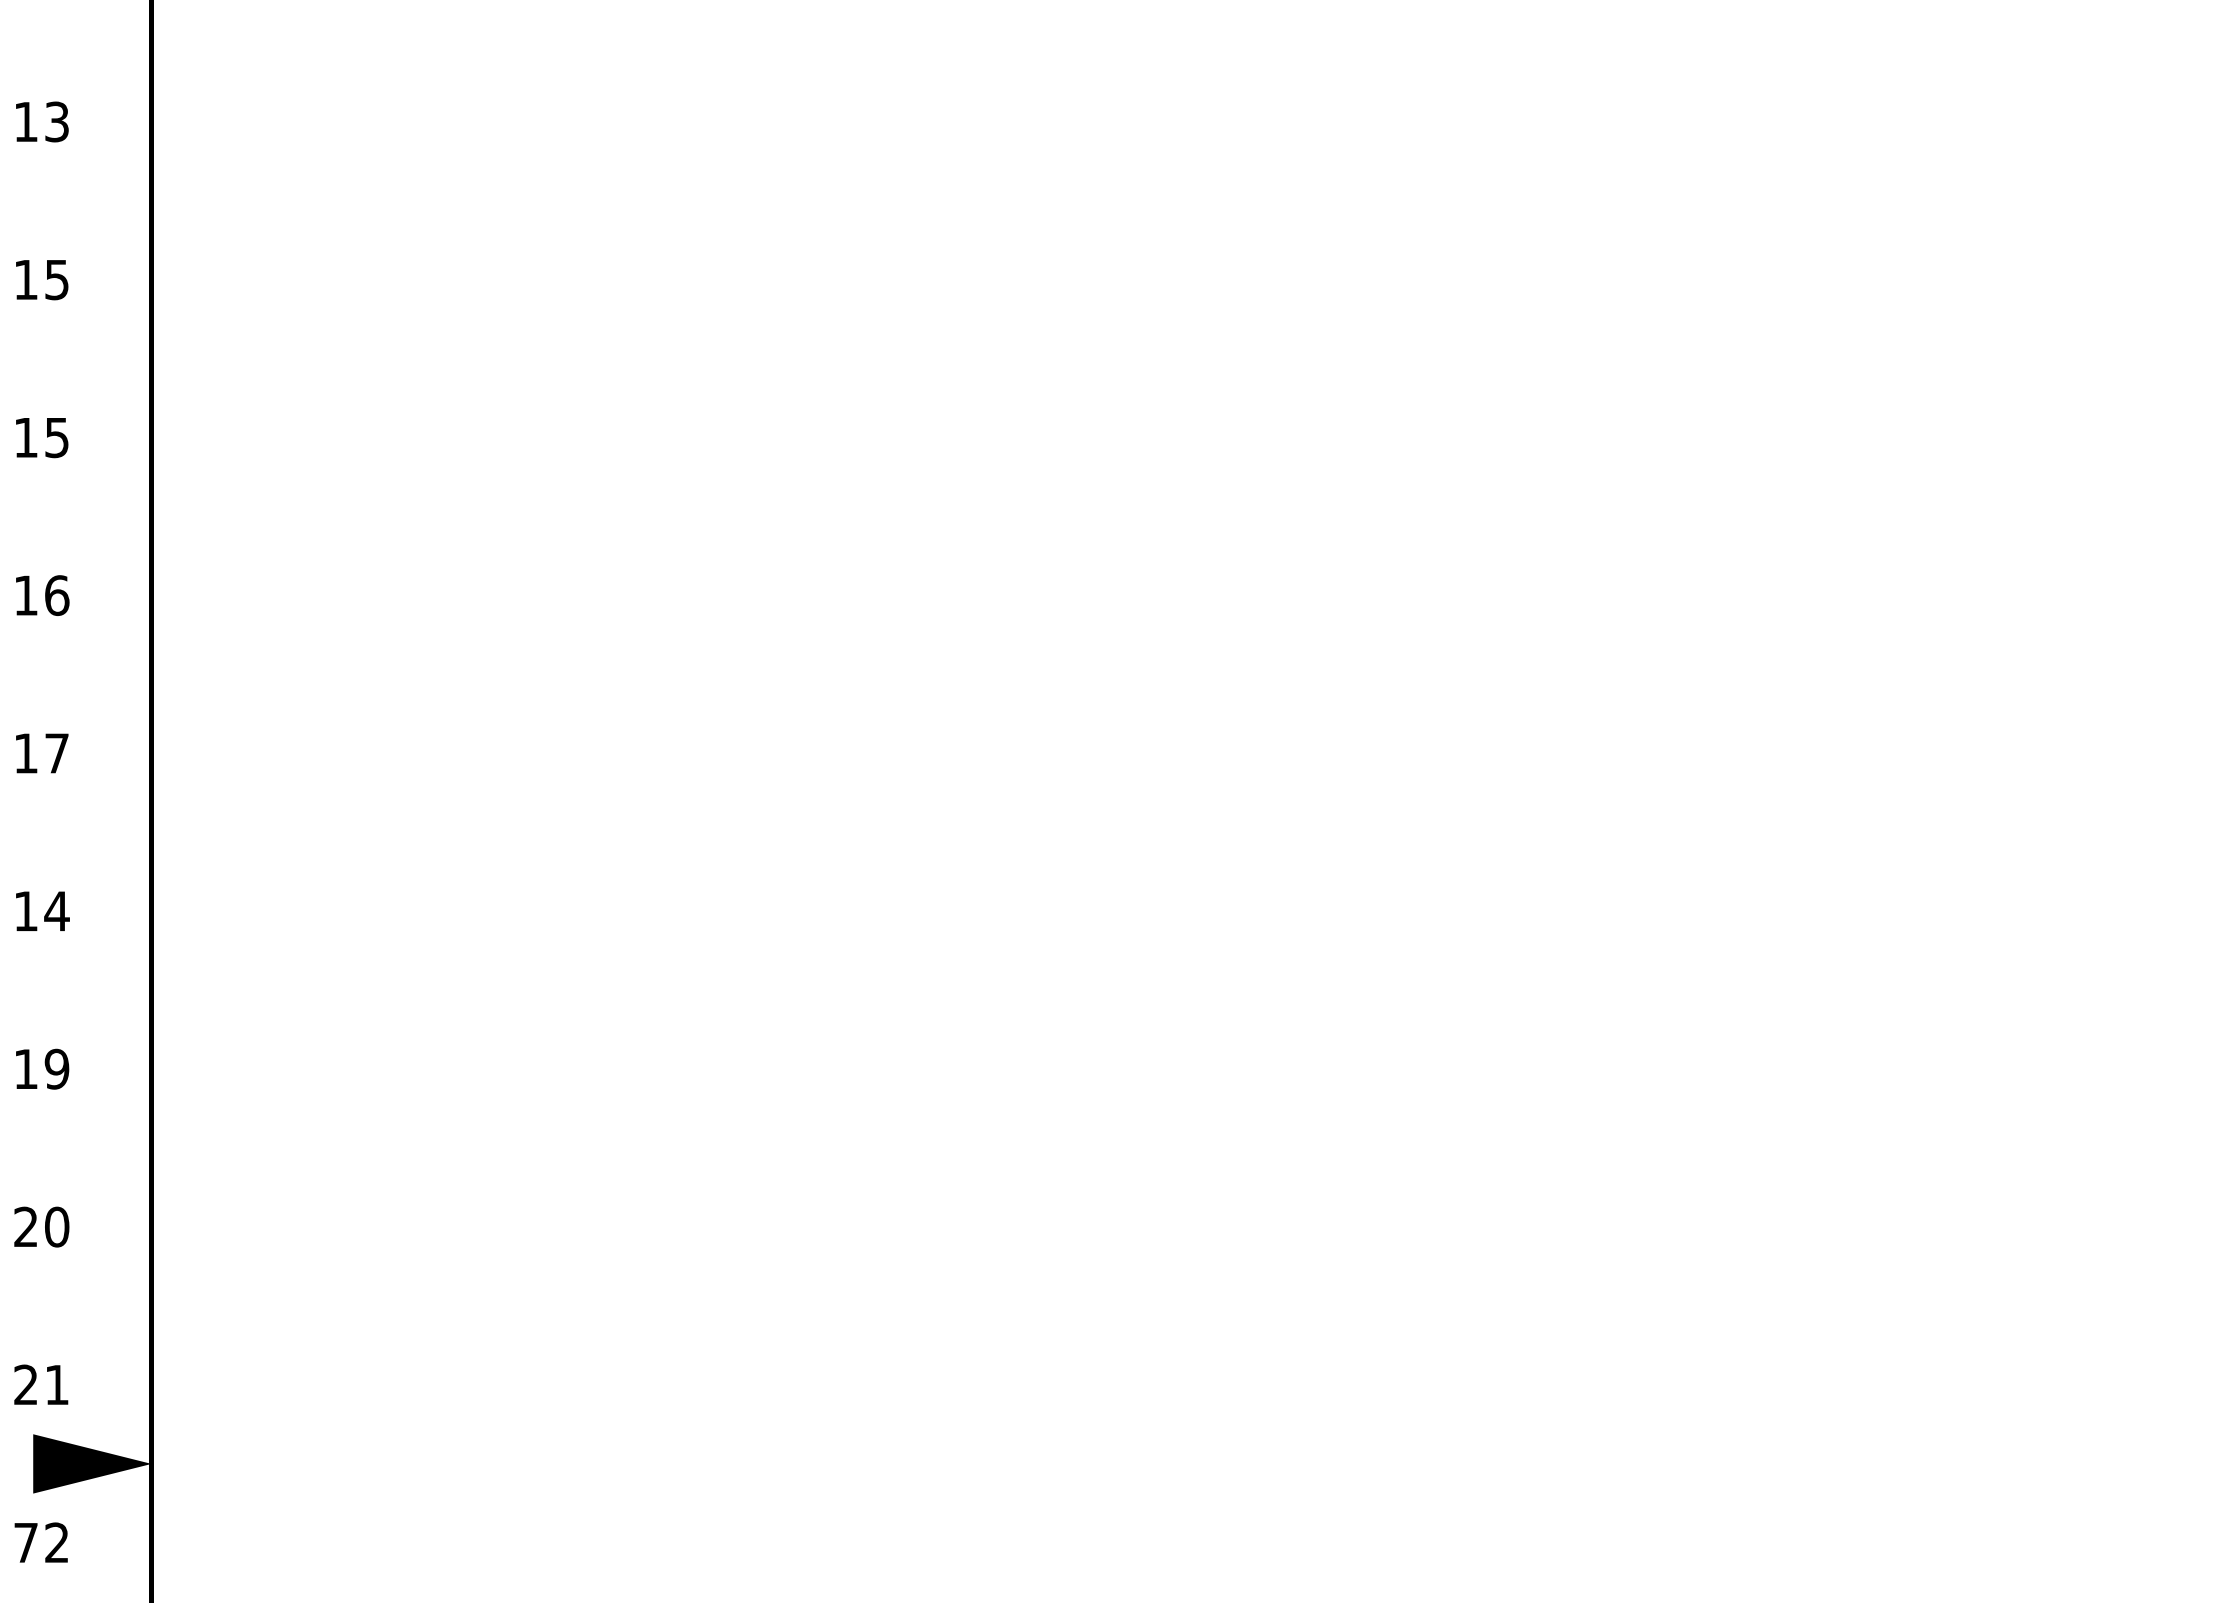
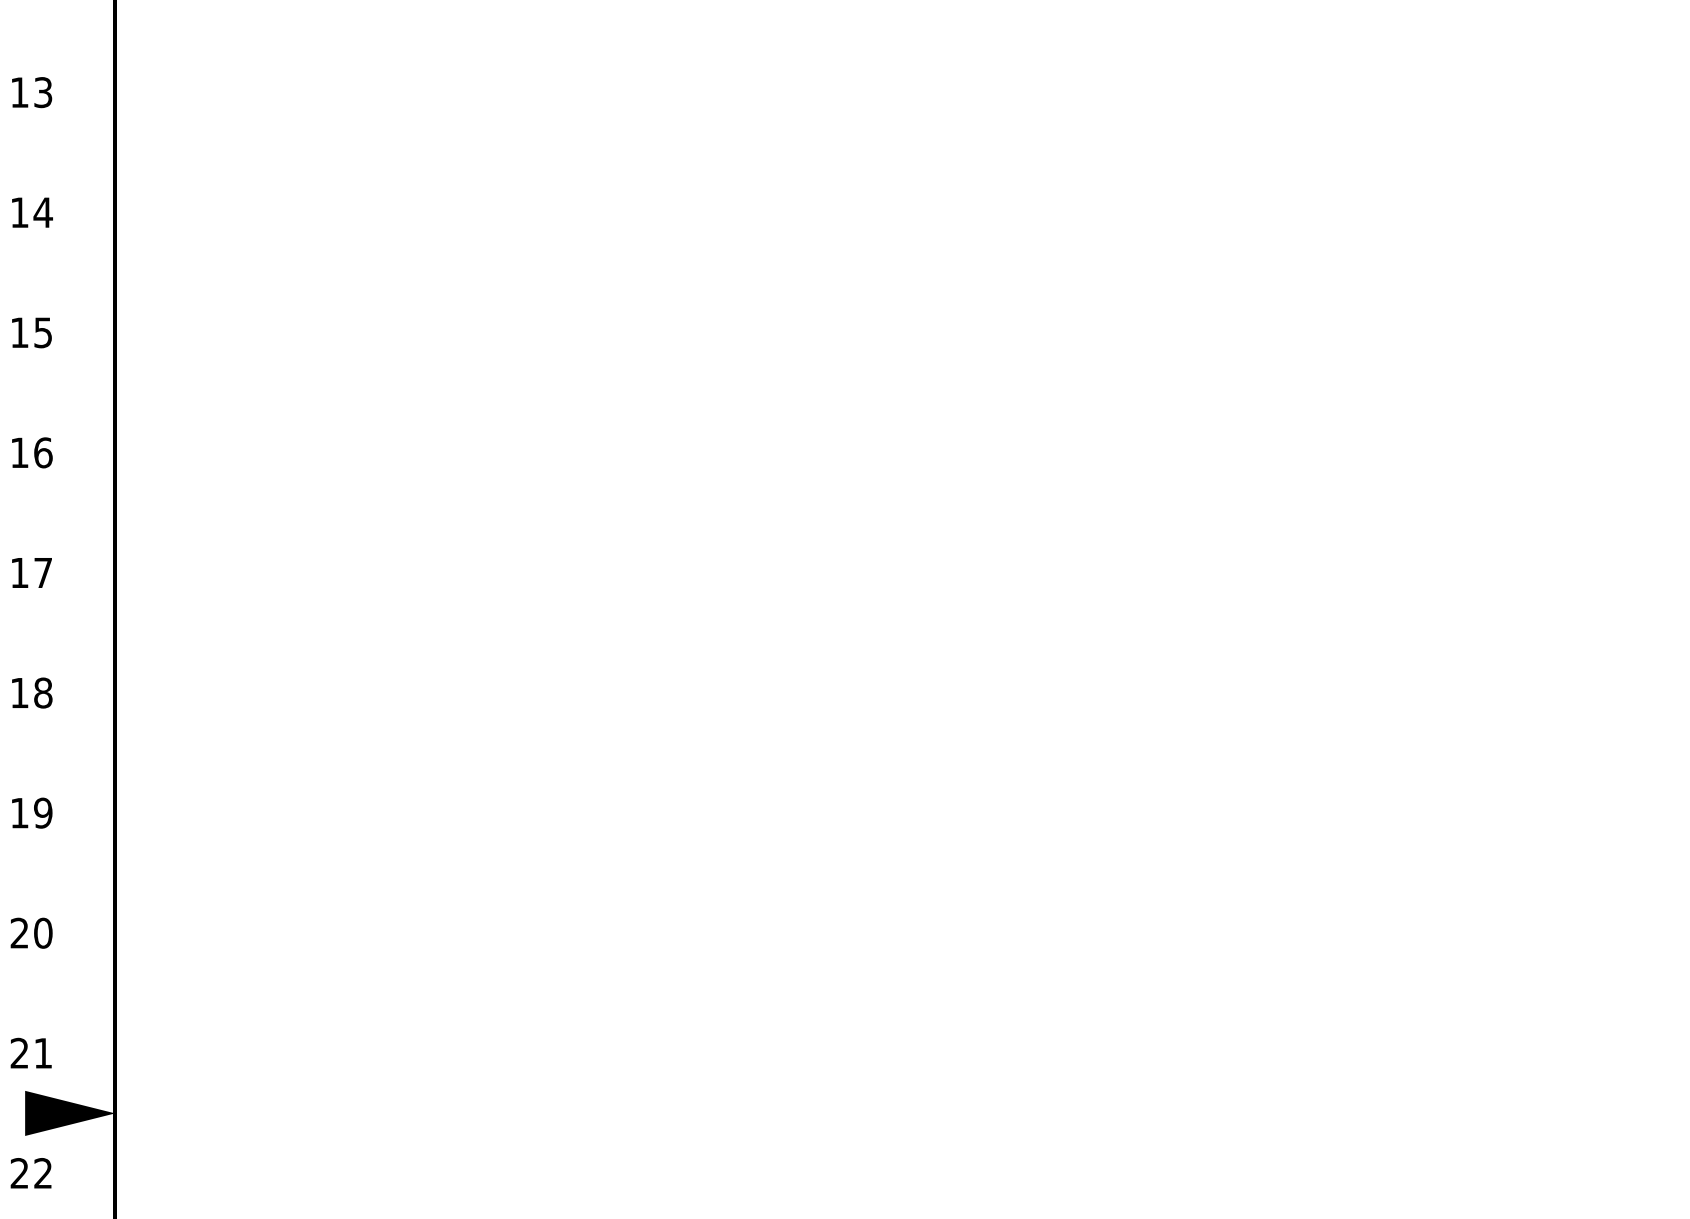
text: (56, 280) -> (42, 213), 15 -> 14
text: (56, 911) -> (42, 693), 14 -> 18
text: (25, 1542) -> (19, 1173), 72 -> 22

